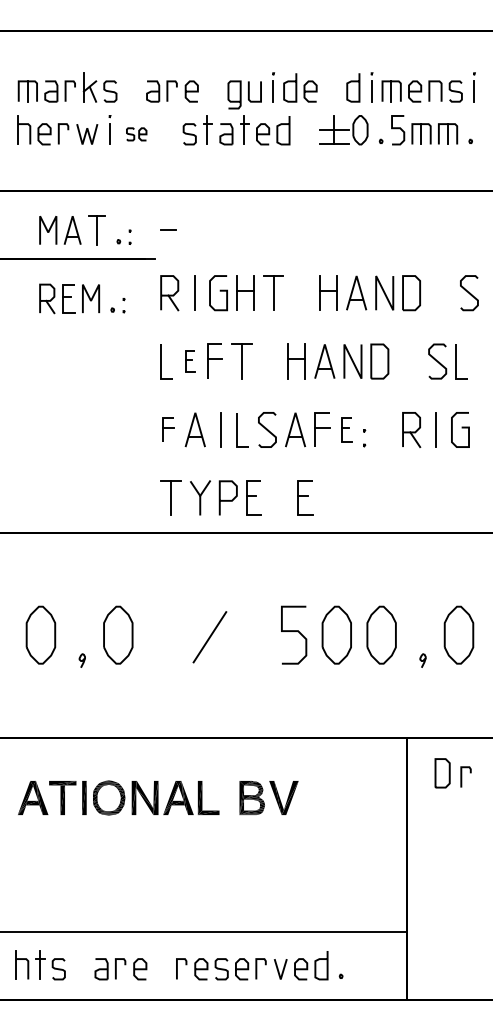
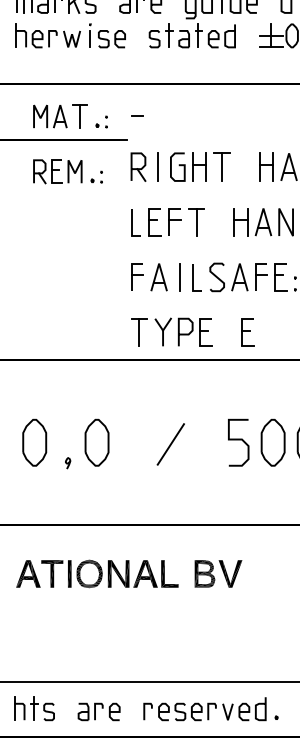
part: (136, 134) -> (111, 39), size x1.67
part: (190, 361) -> (155, 222), size x1.67
part: (168, 429) -> (137, 277), size x1.43
part: (346, 429) -> (280, 277), size x1.43

